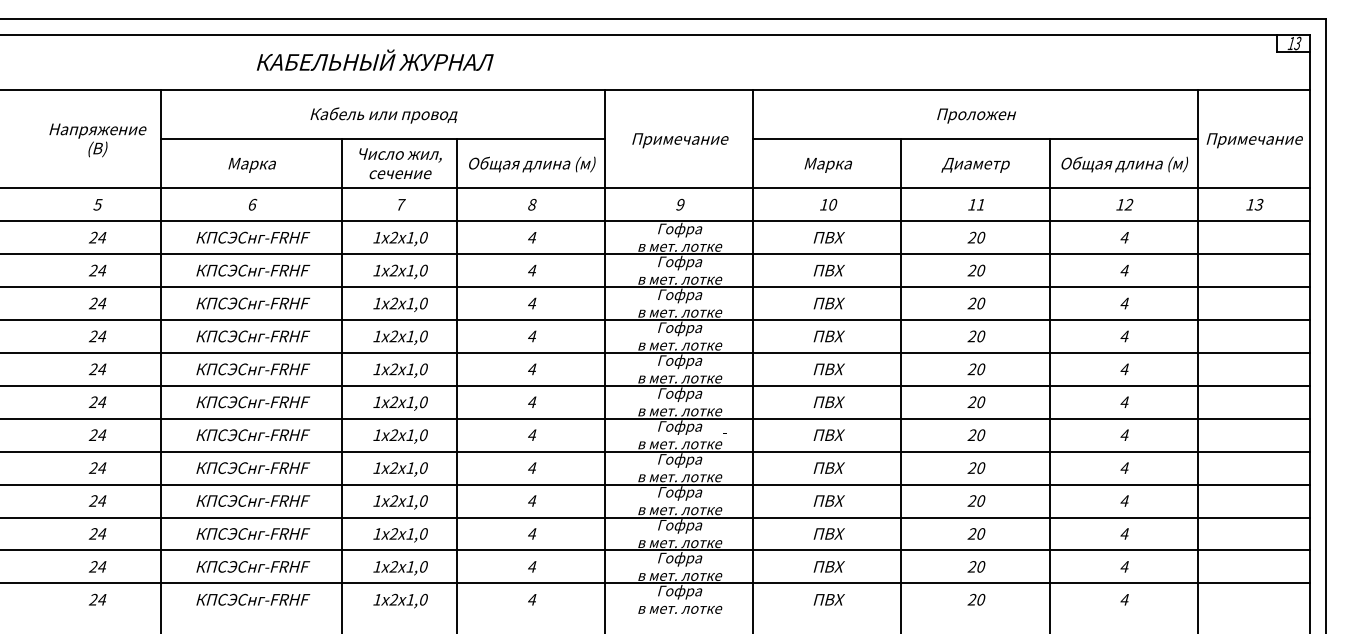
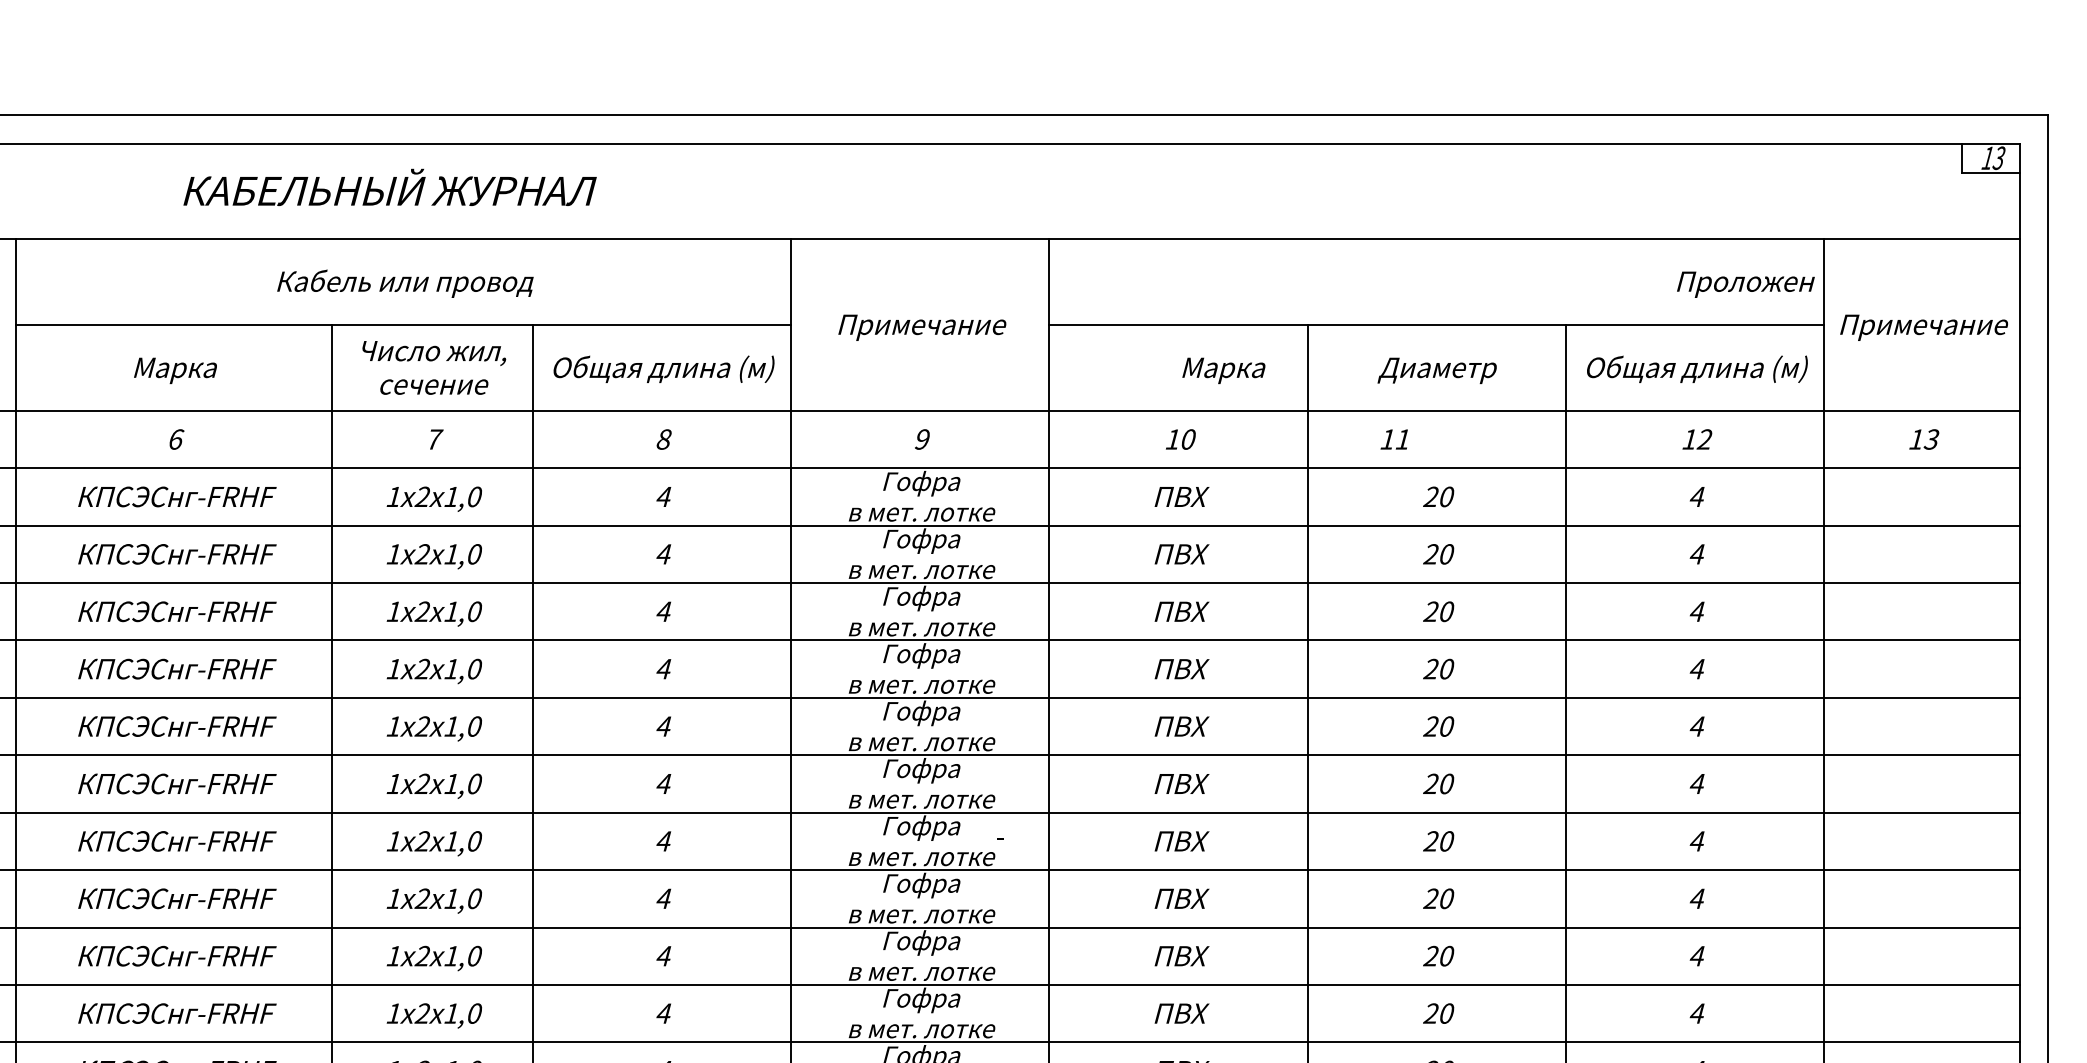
text: (976, 115) -> (1745, 283), moved
text: (827, 165) -> (1222, 370), moved
text: (975, 204) -> (1393, 439), moved

